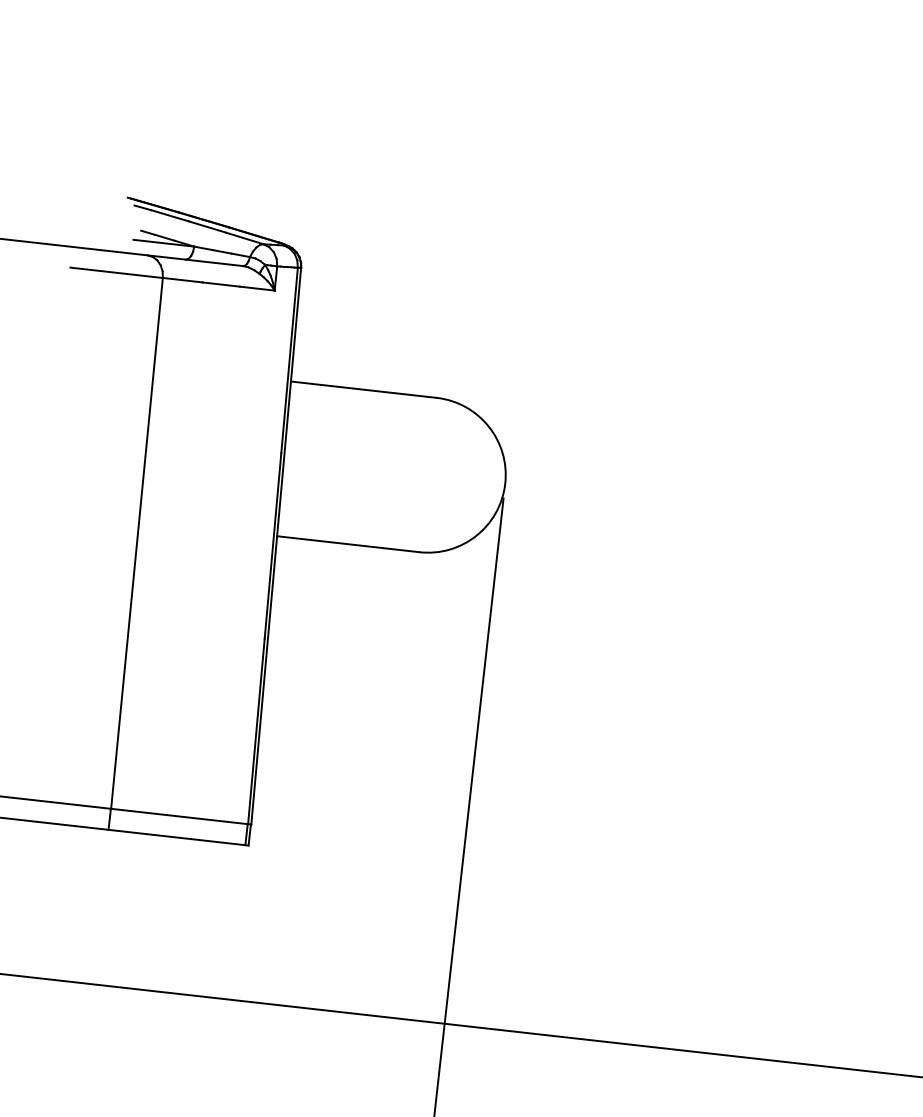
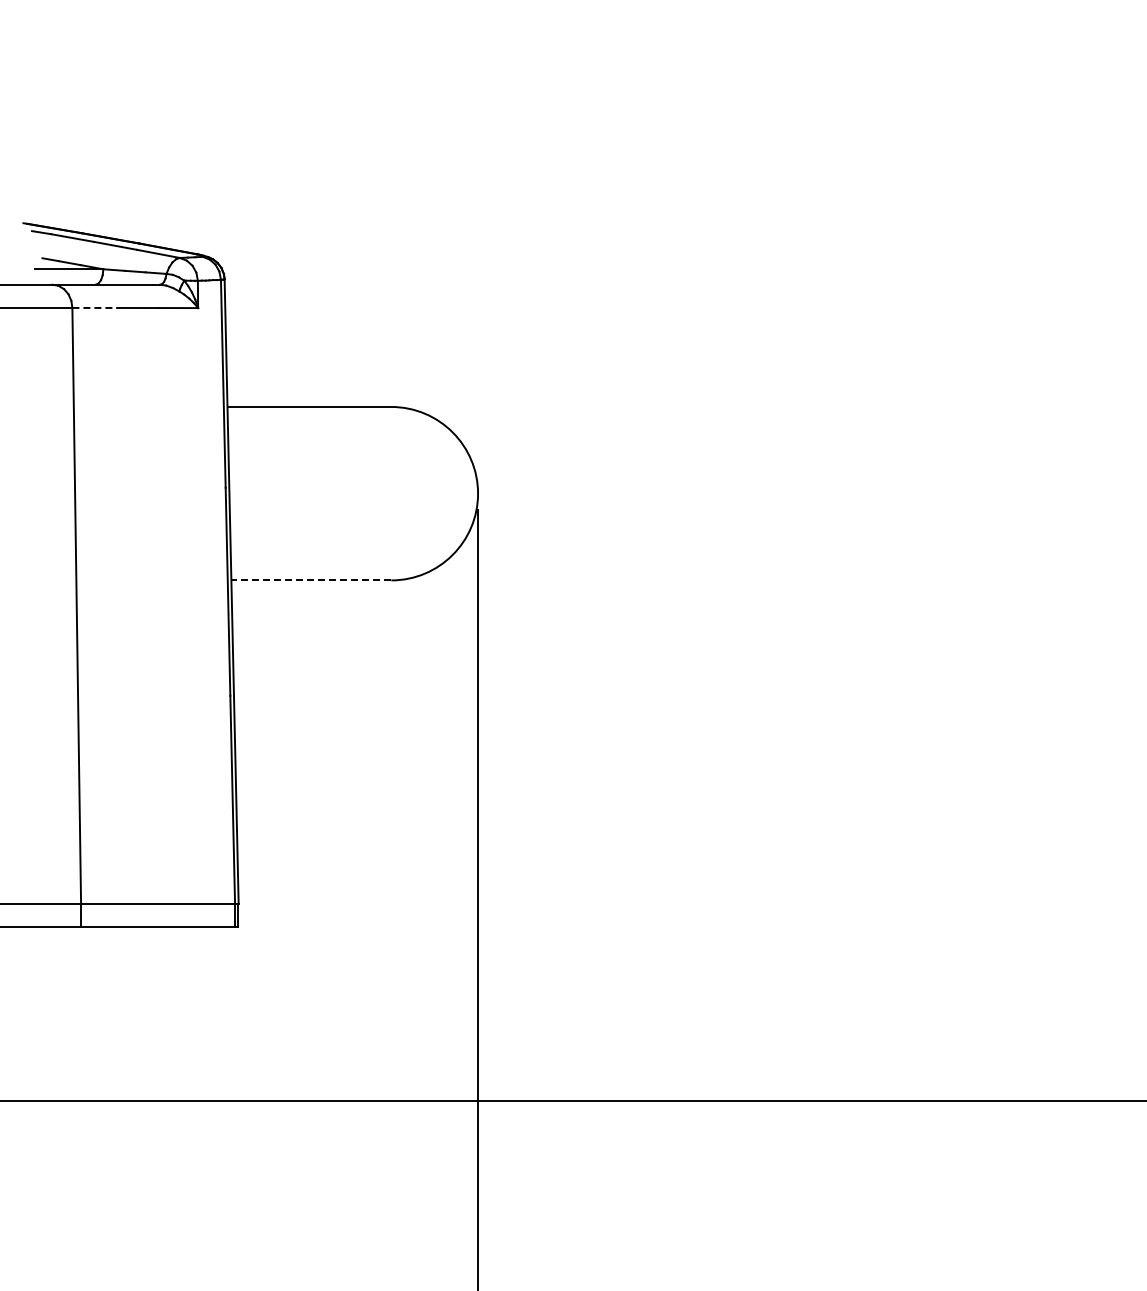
line: (183, 279) -> (95, 307), solid -> dashed
line: (348, 544) -> (311, 580), solid -> dashed

